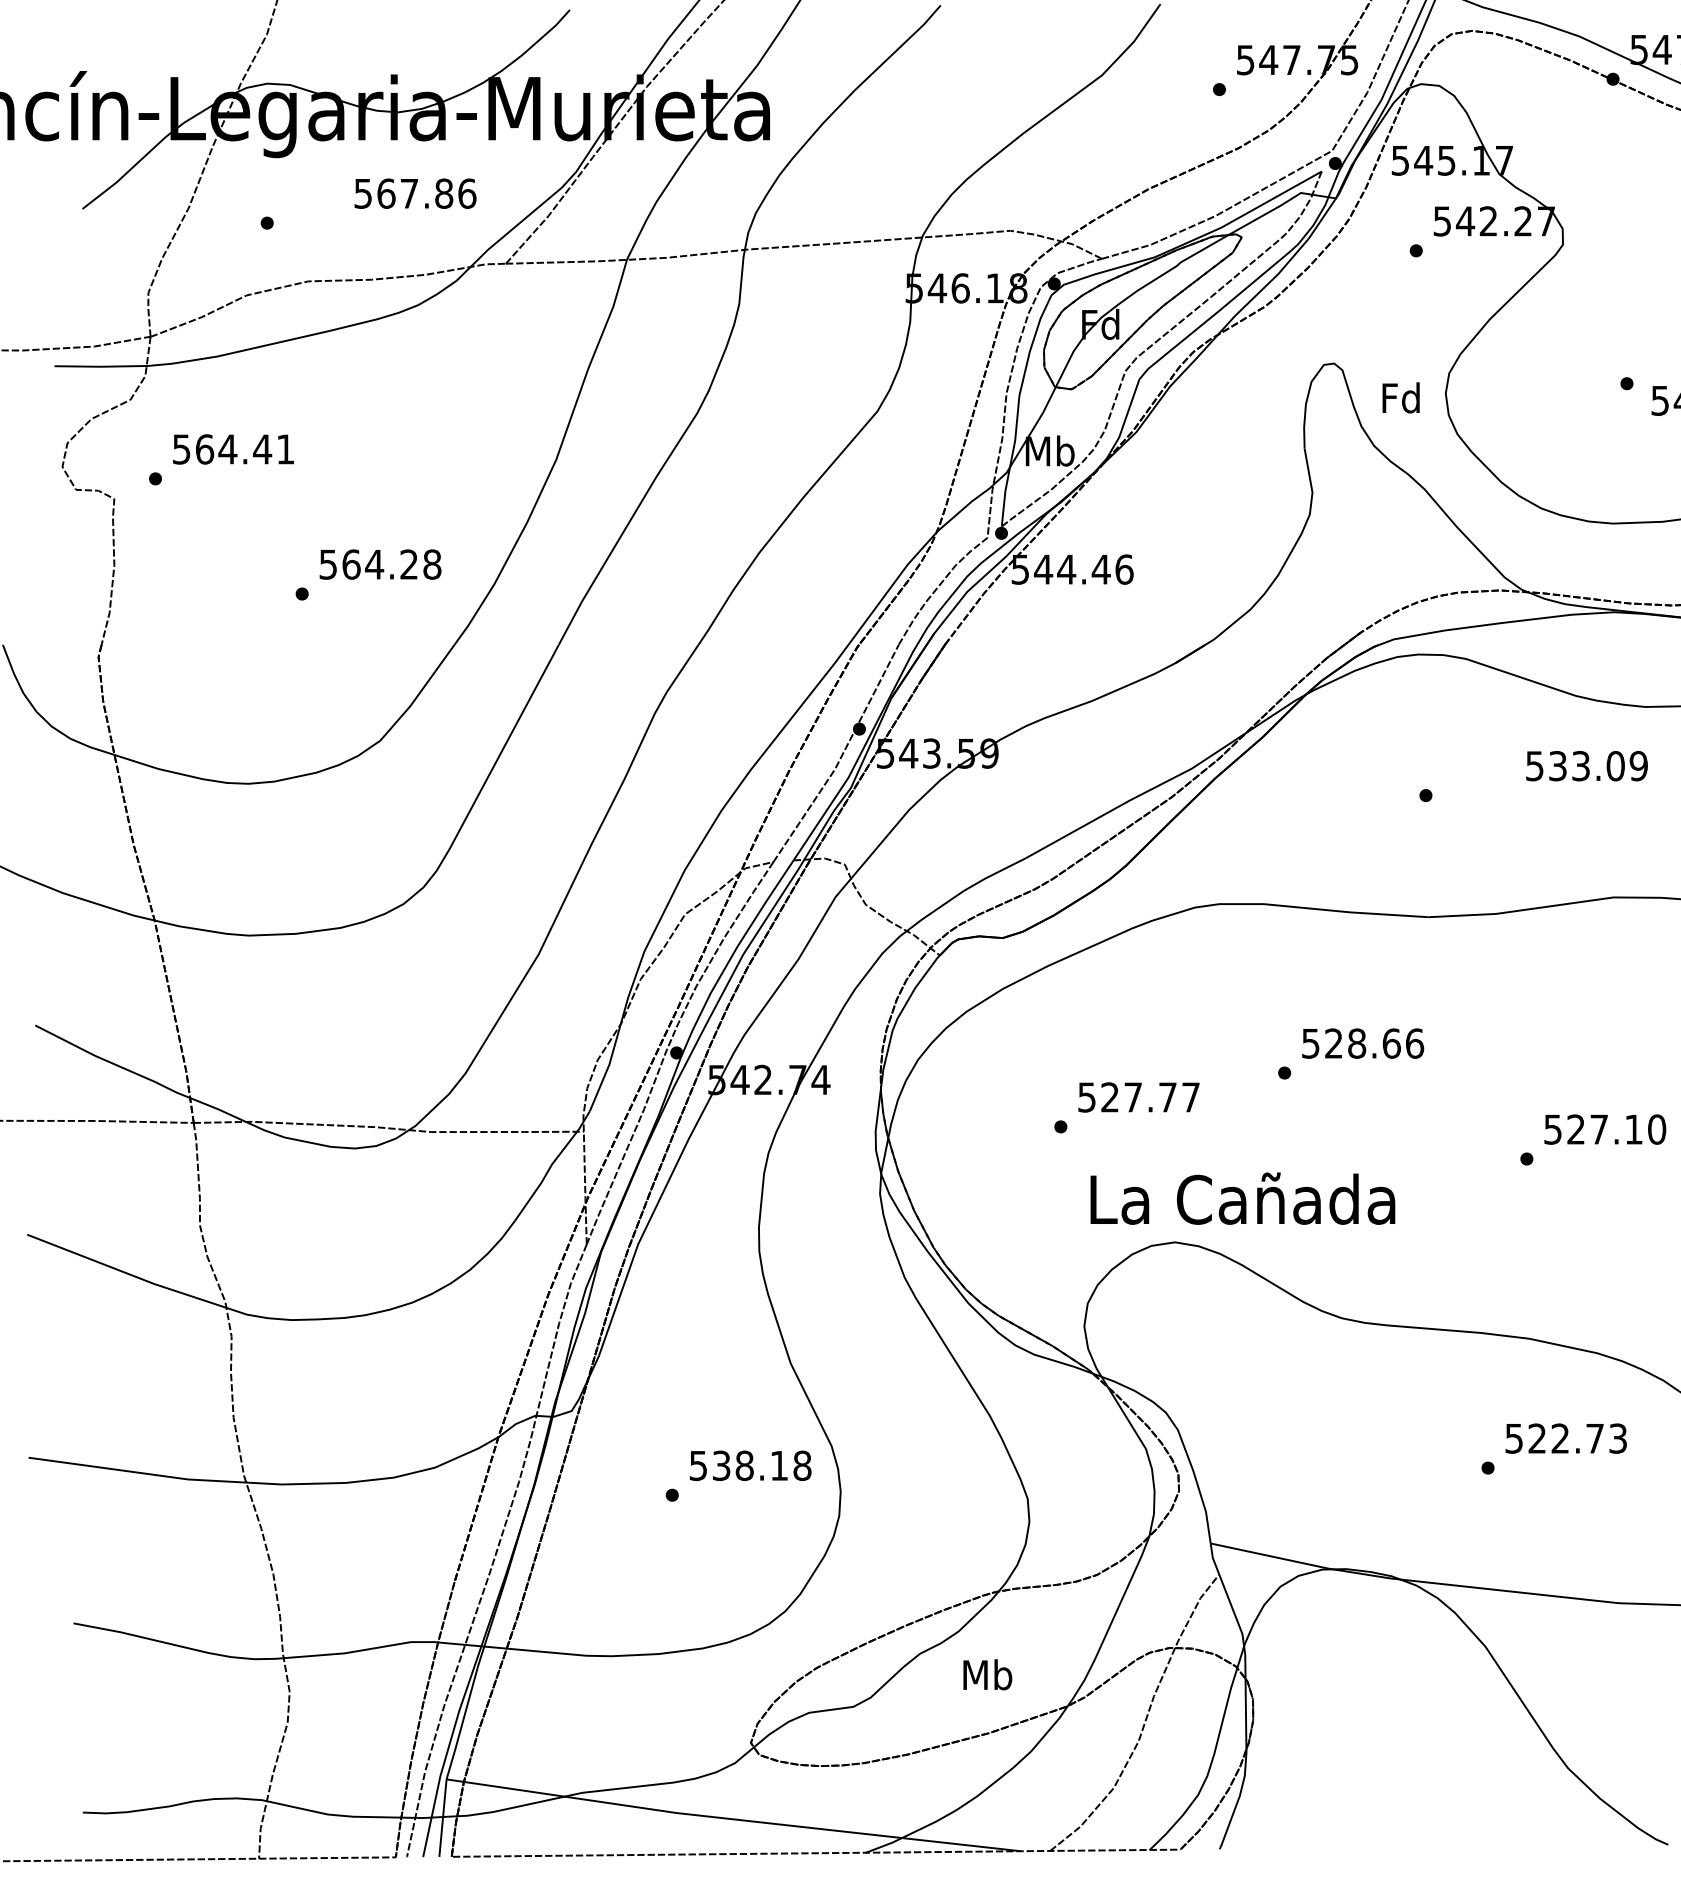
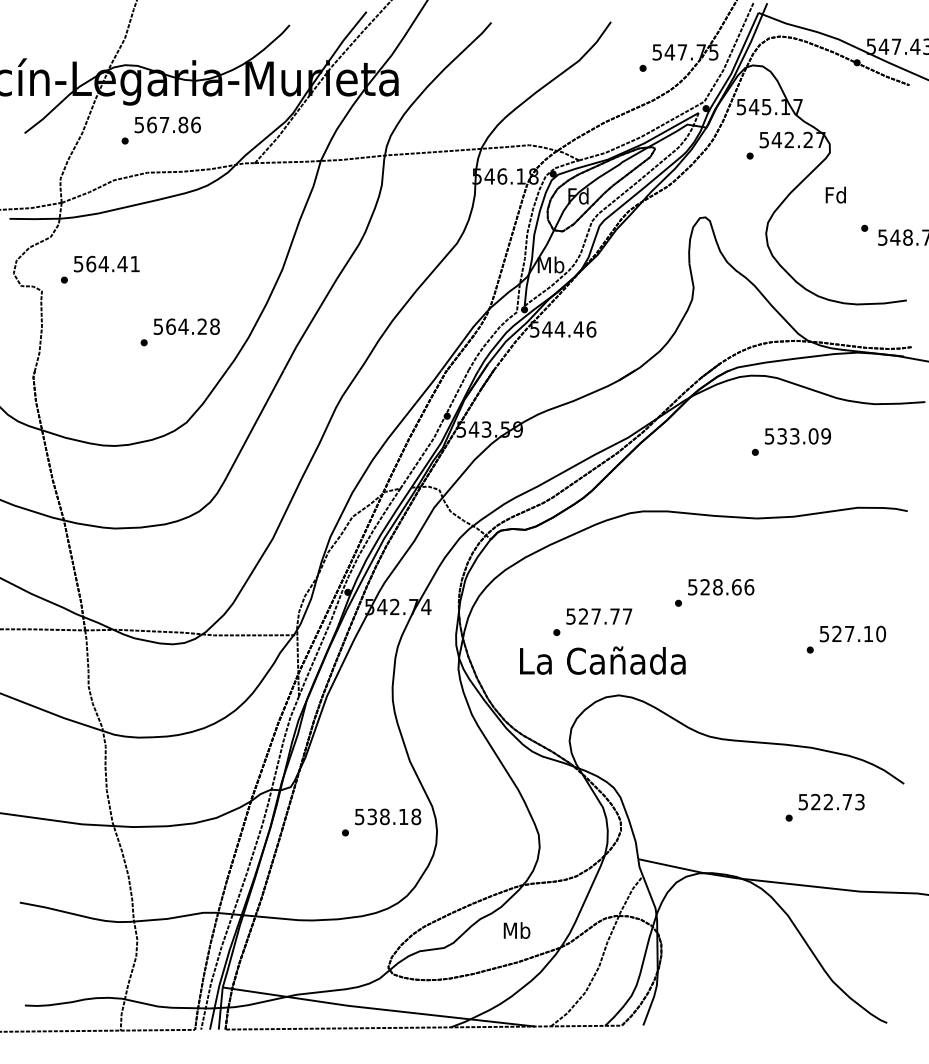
text: (414, 192) -> (167, 124), moved
text: (1400, 396) -> (835, 194), moved
text: (1586, 766) -> (797, 436), moved
text: (1242, 1198) -> (602, 660), moved

